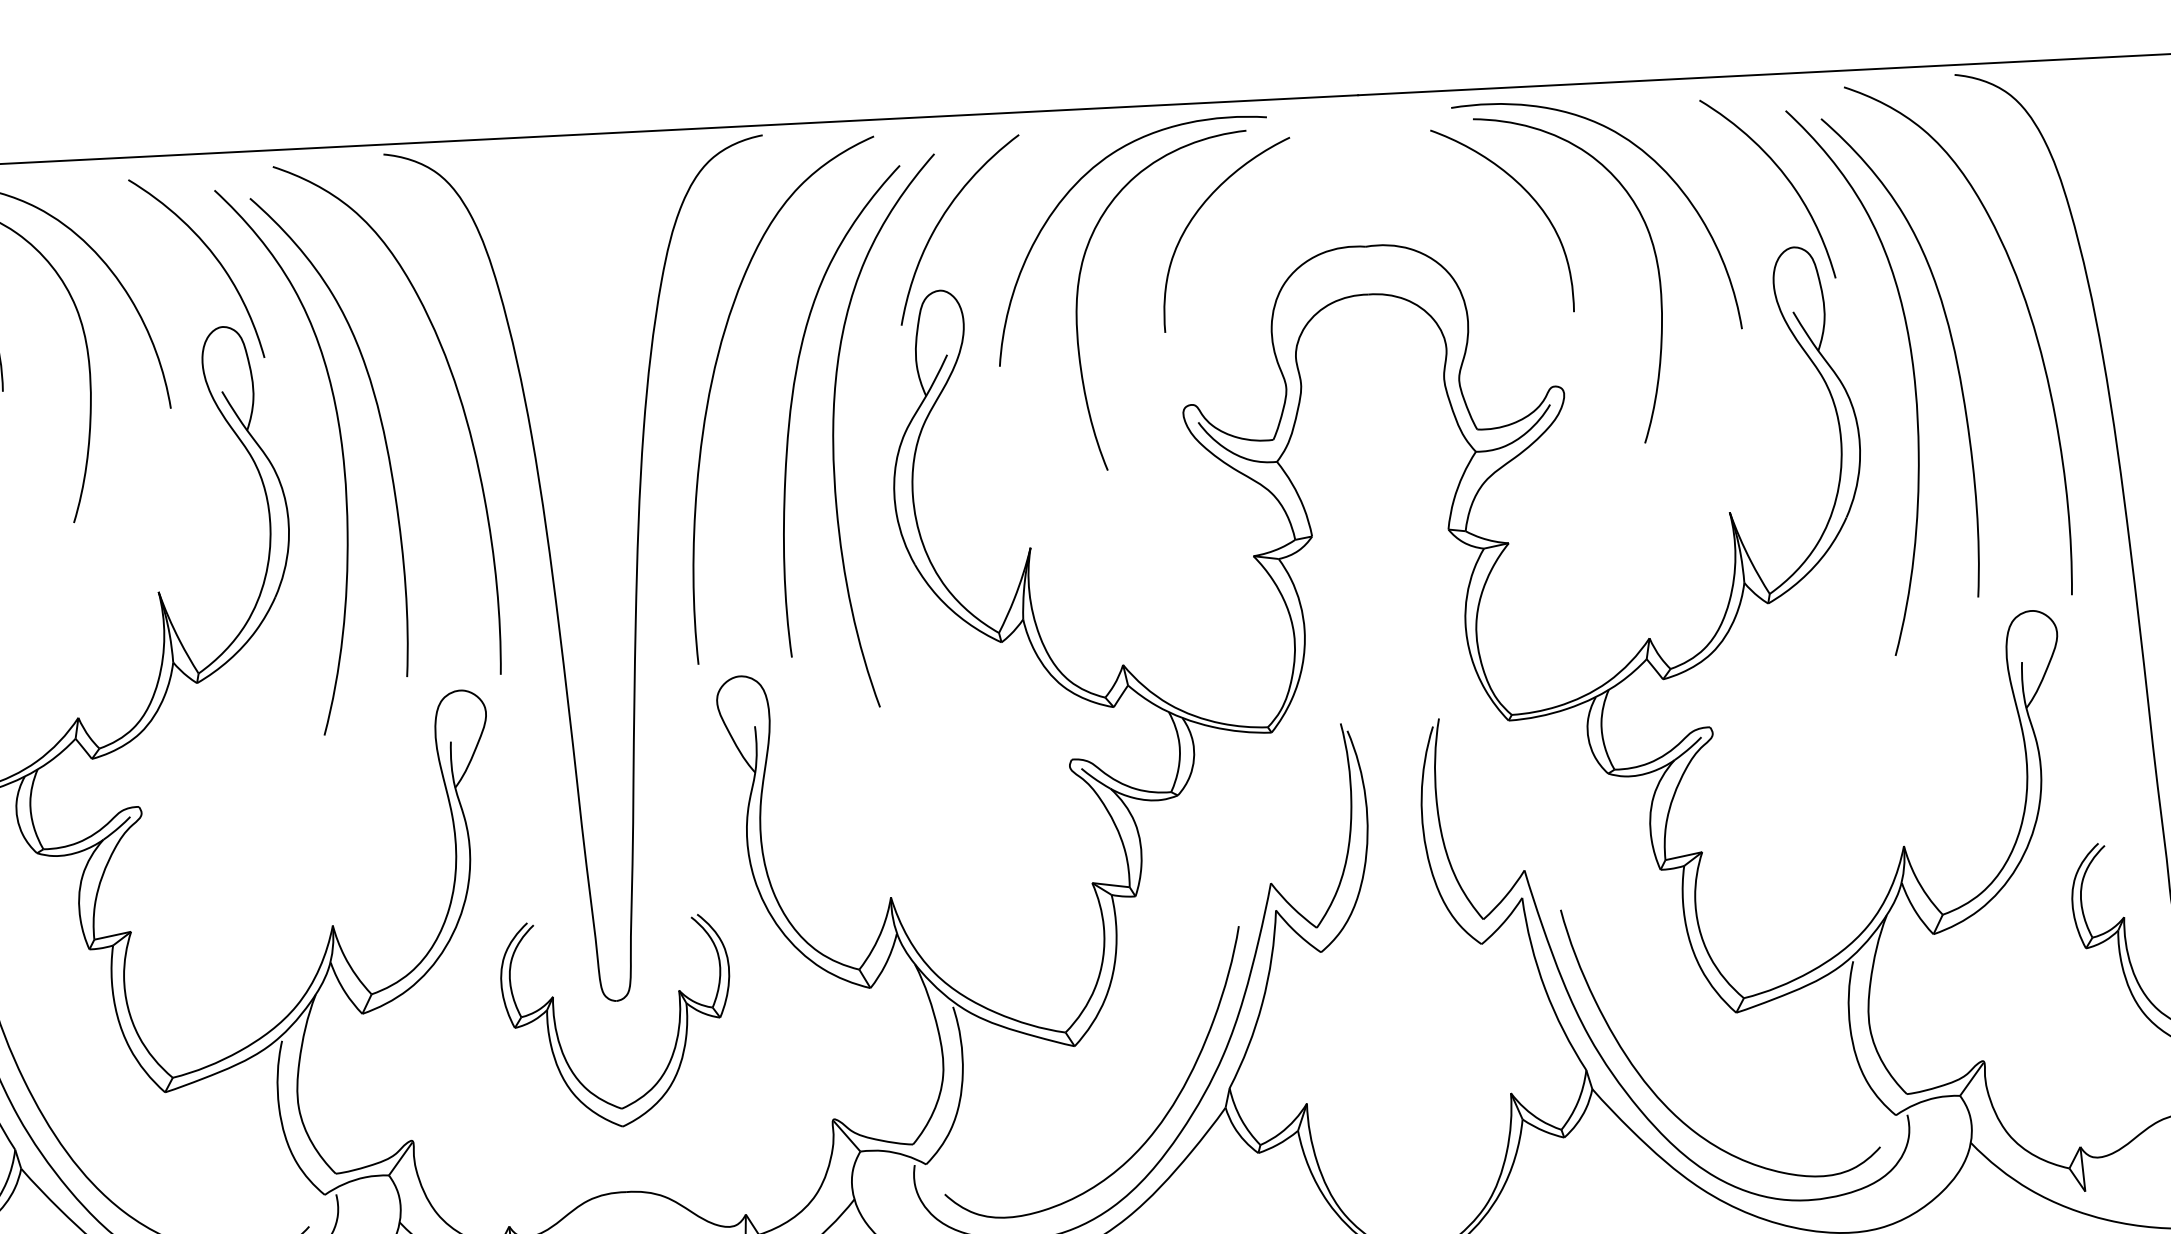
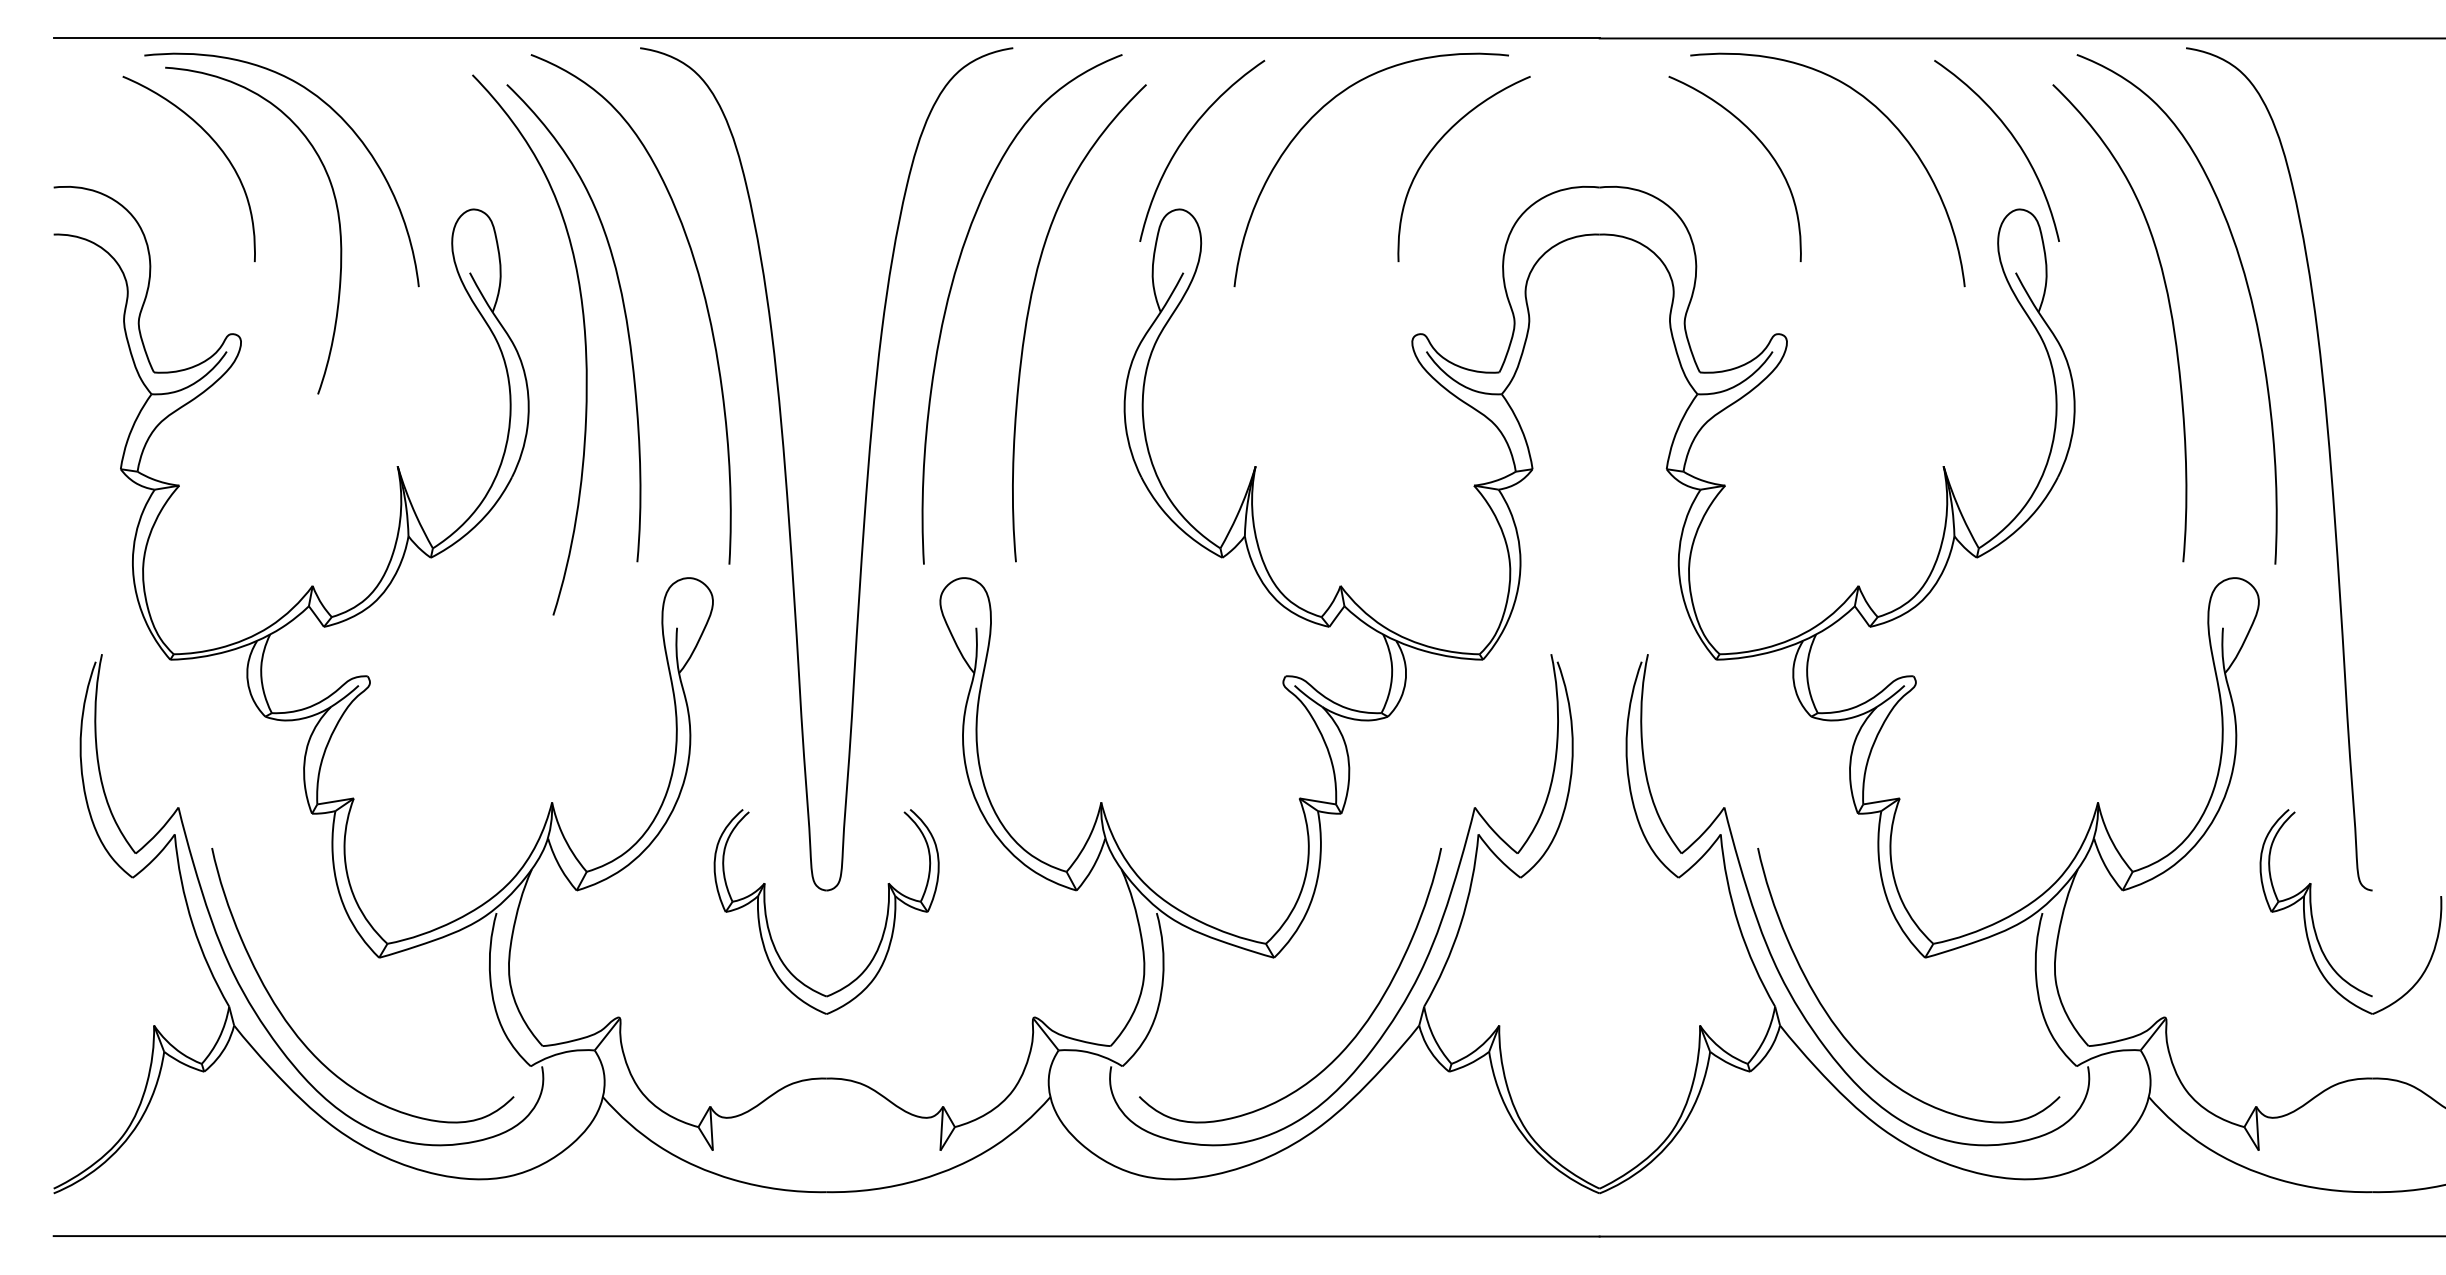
curve: (213, 257) -> (468, 140), removed
curve: (1655, 261) -> (1883, 216), removed
curve: (1078, 293) -> (1315, 219), removed
curve: (1913, 378) -> (2130, 344), removed
curve: (834, 424) -> (1069, 335), removed

